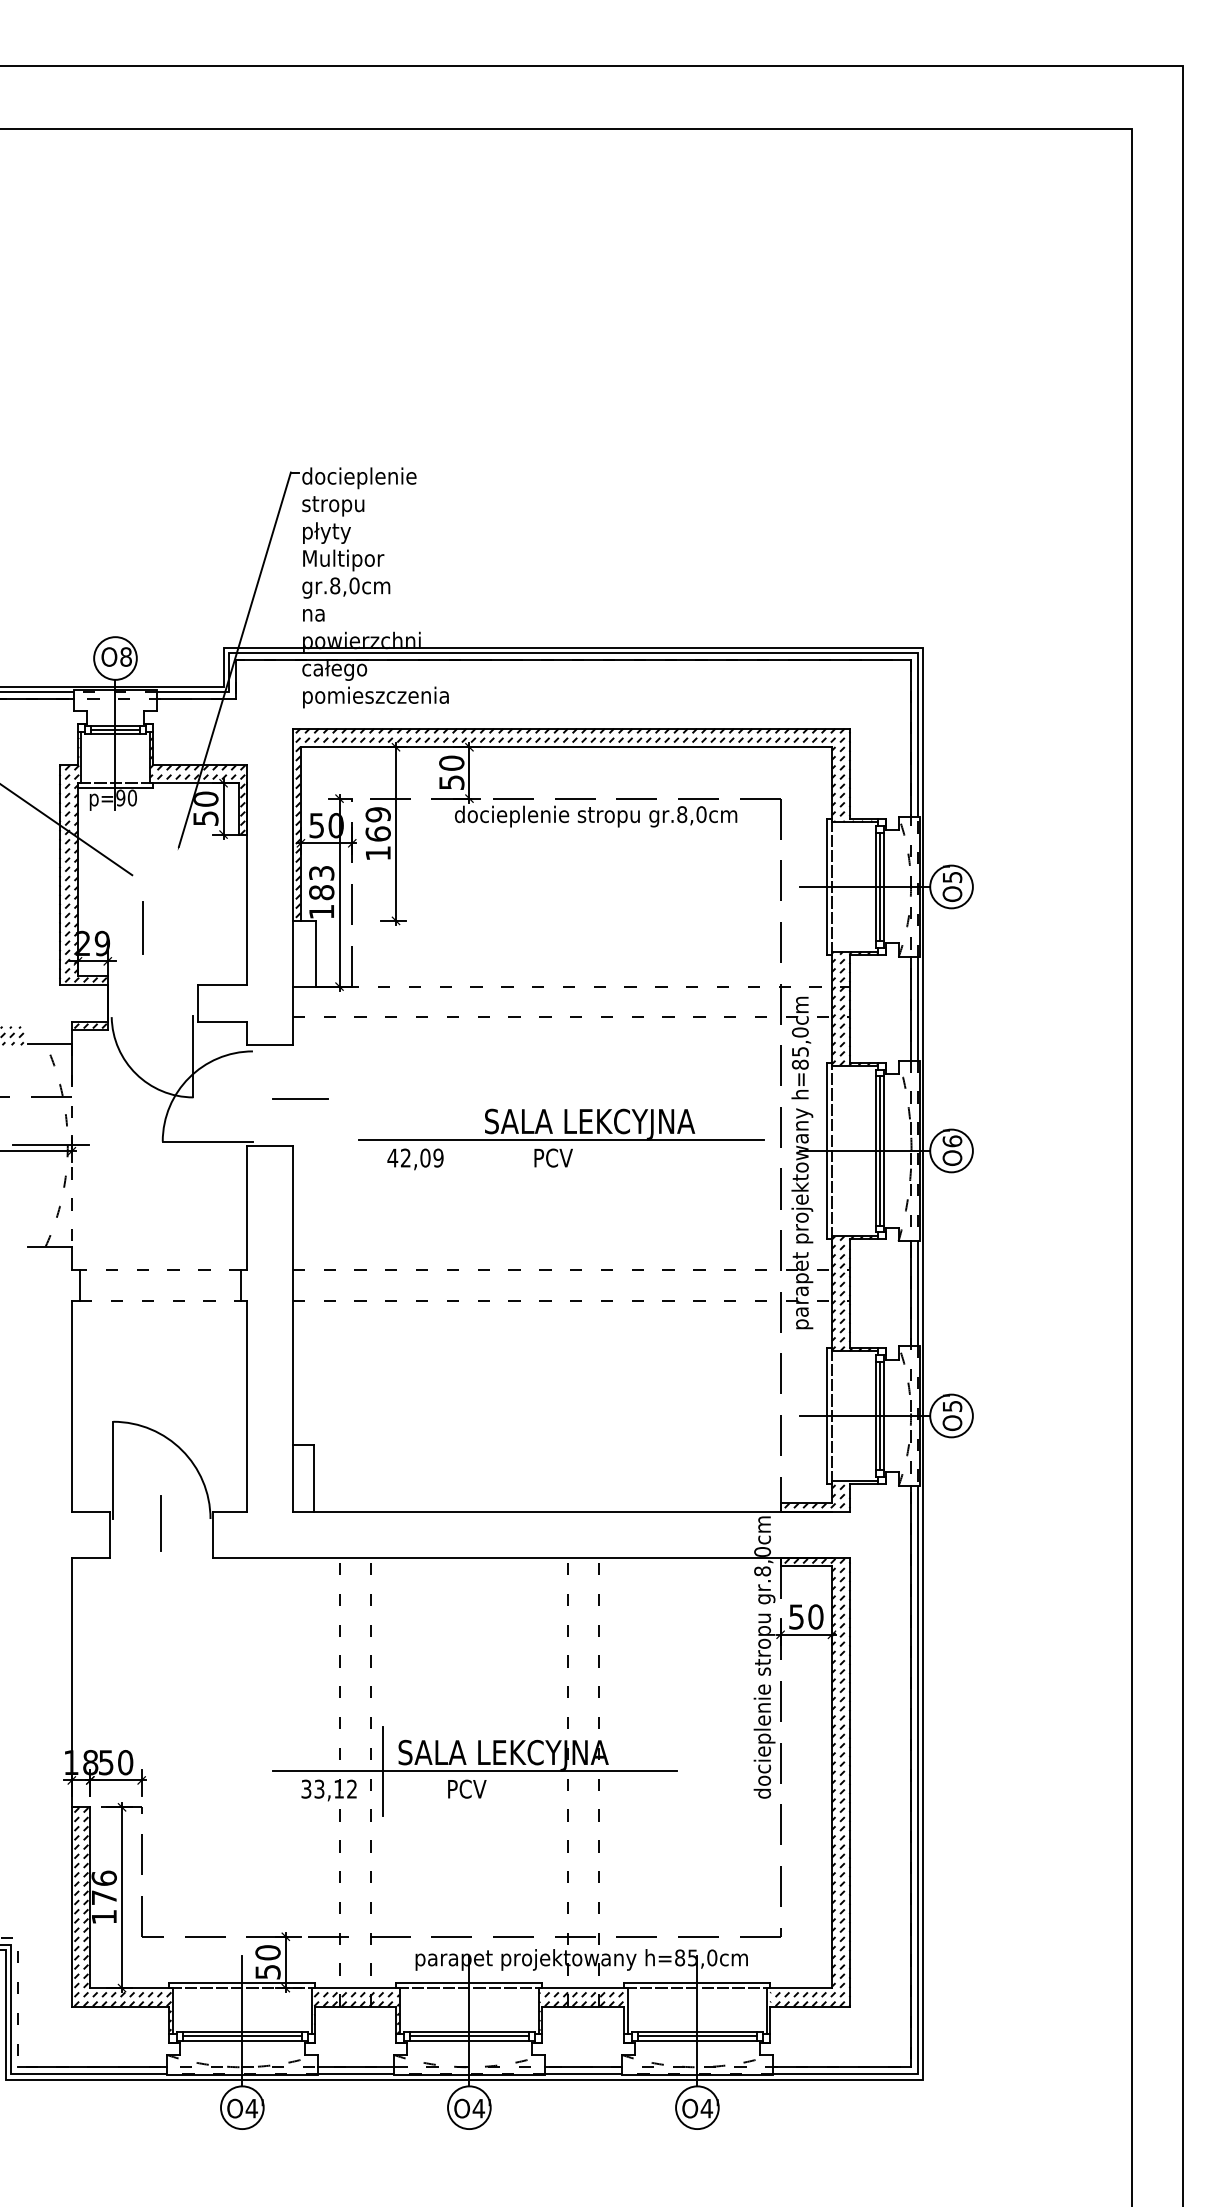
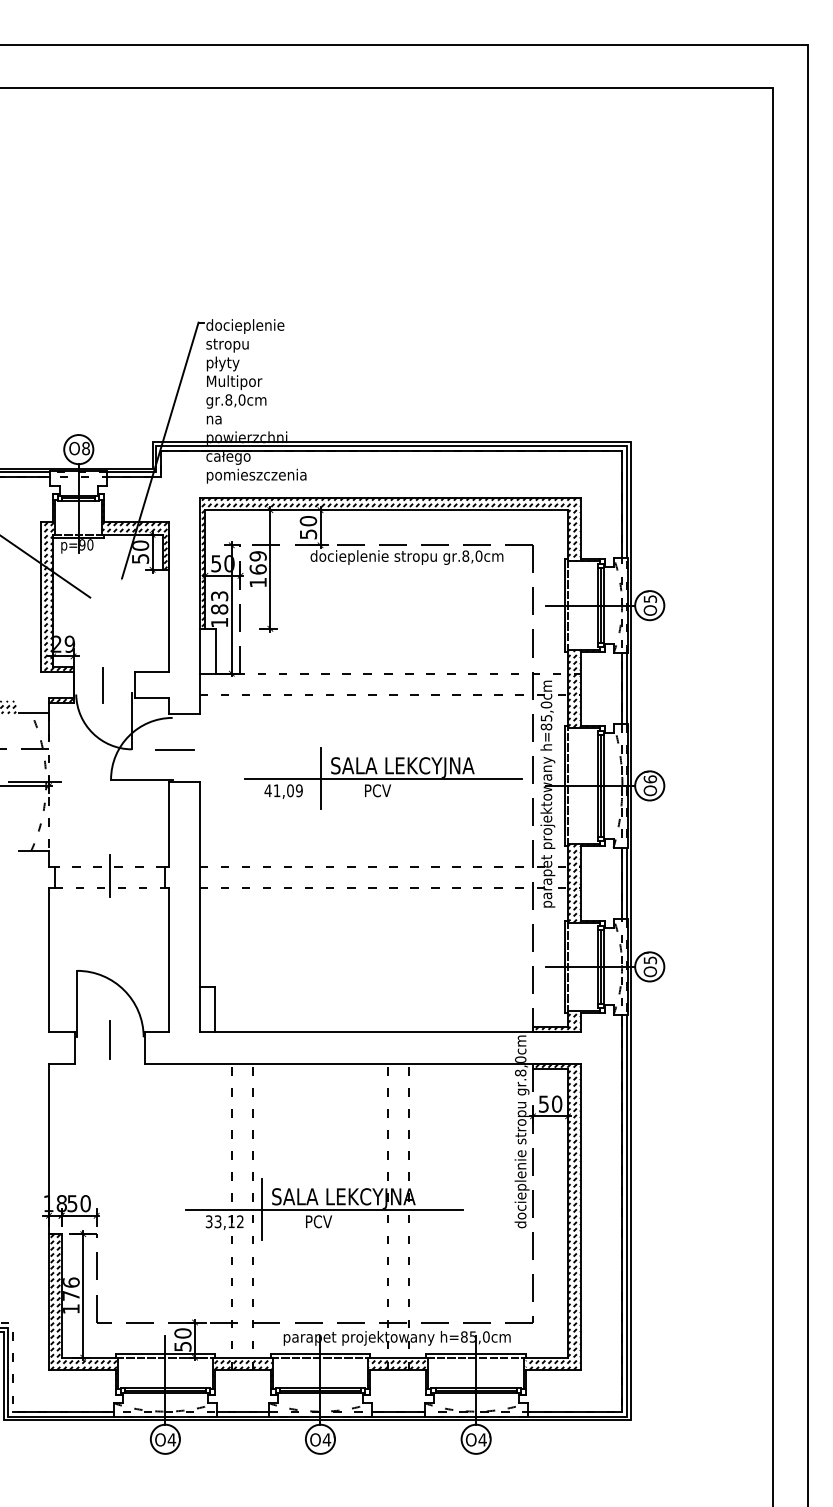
line: (141, 927) -> (102, 685), moved
line: (299, 1097) -> (174, 749), moved
line: (469, 1140) -> (320, 778), added
text: (404, 1157) -> (276, 790), 42,09 -> 41,09
line: (160, 1282) -> (109, 875), added

